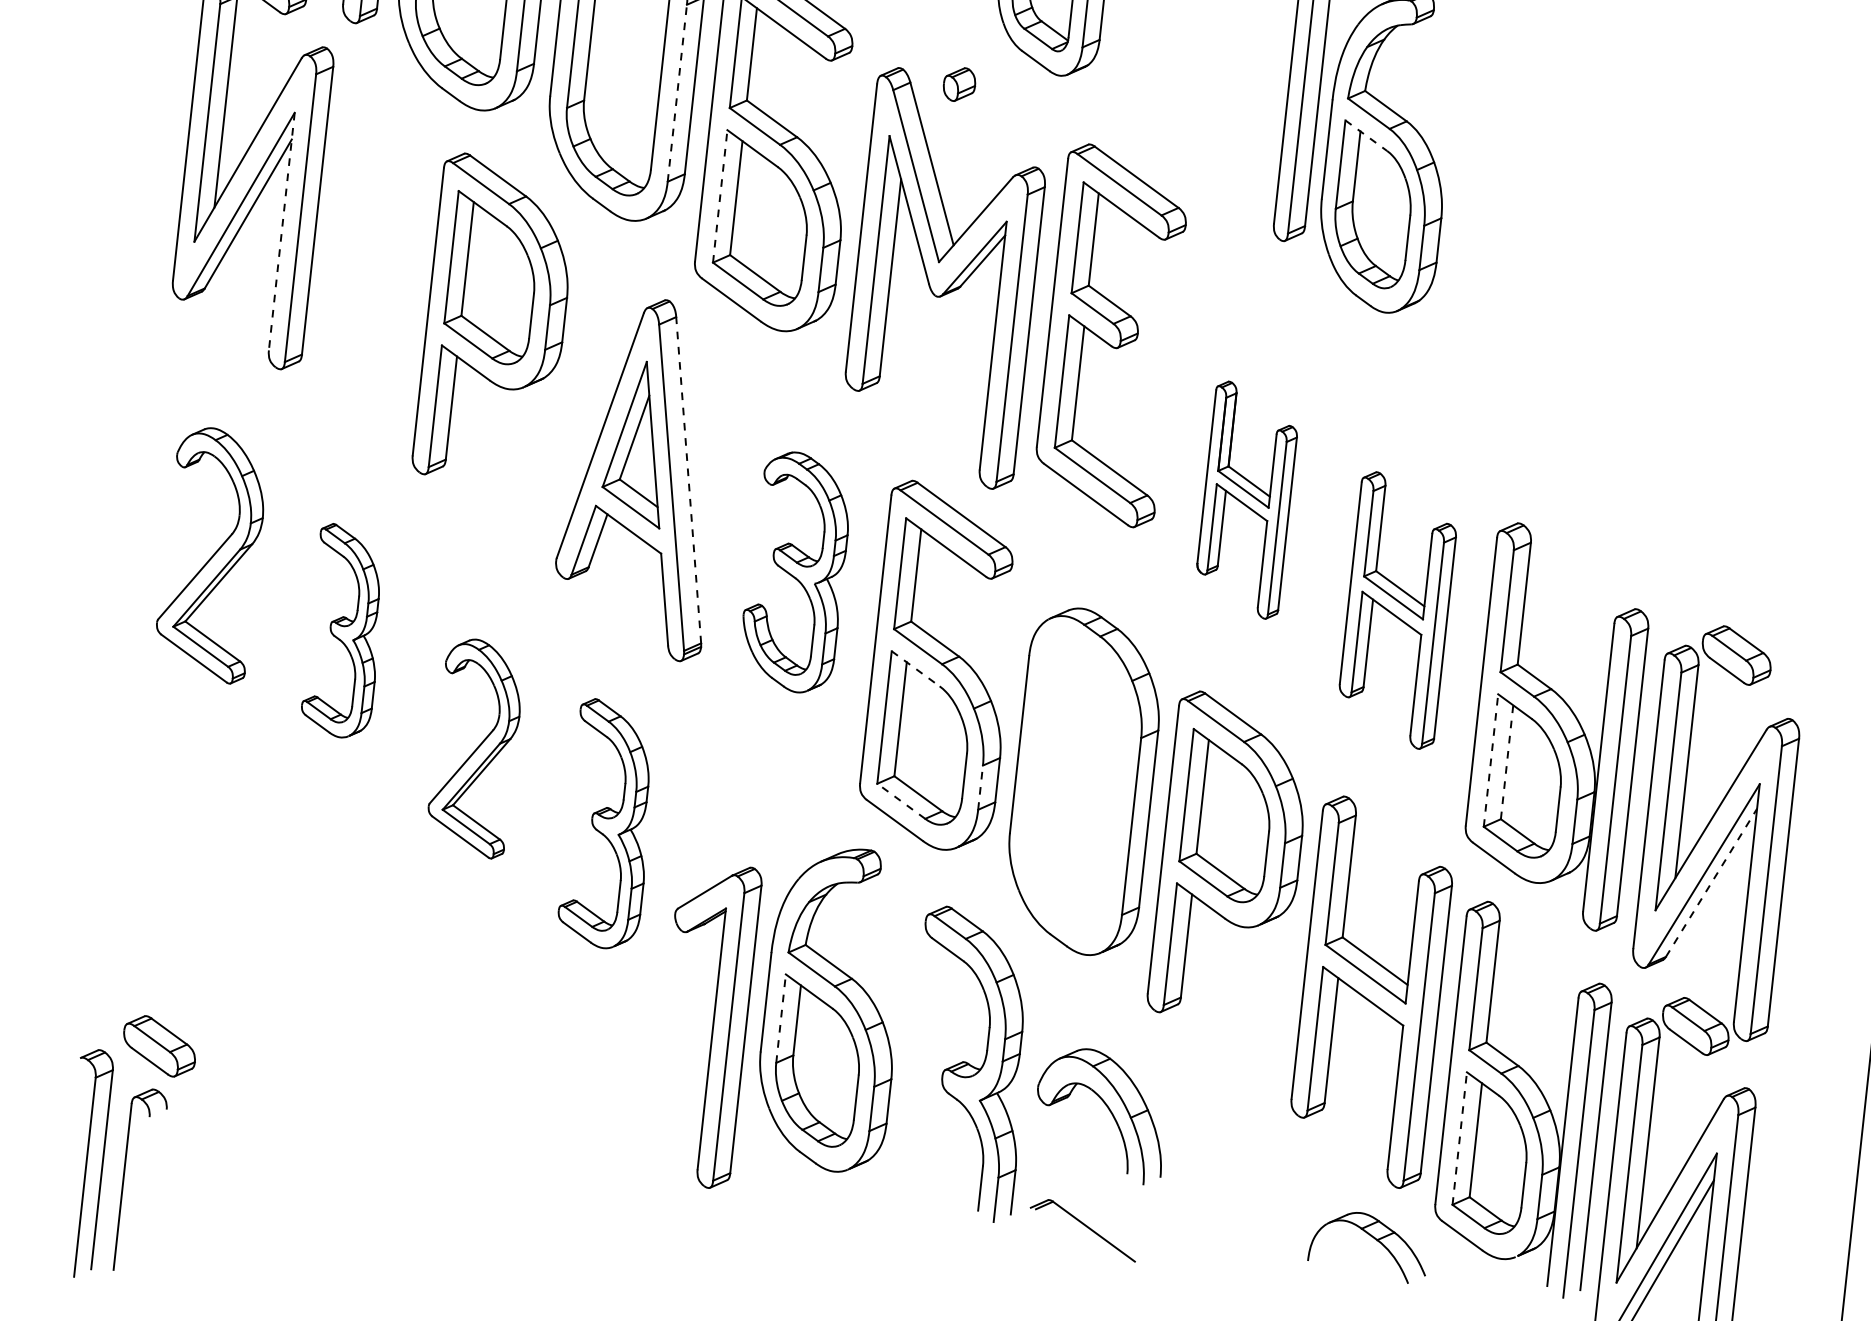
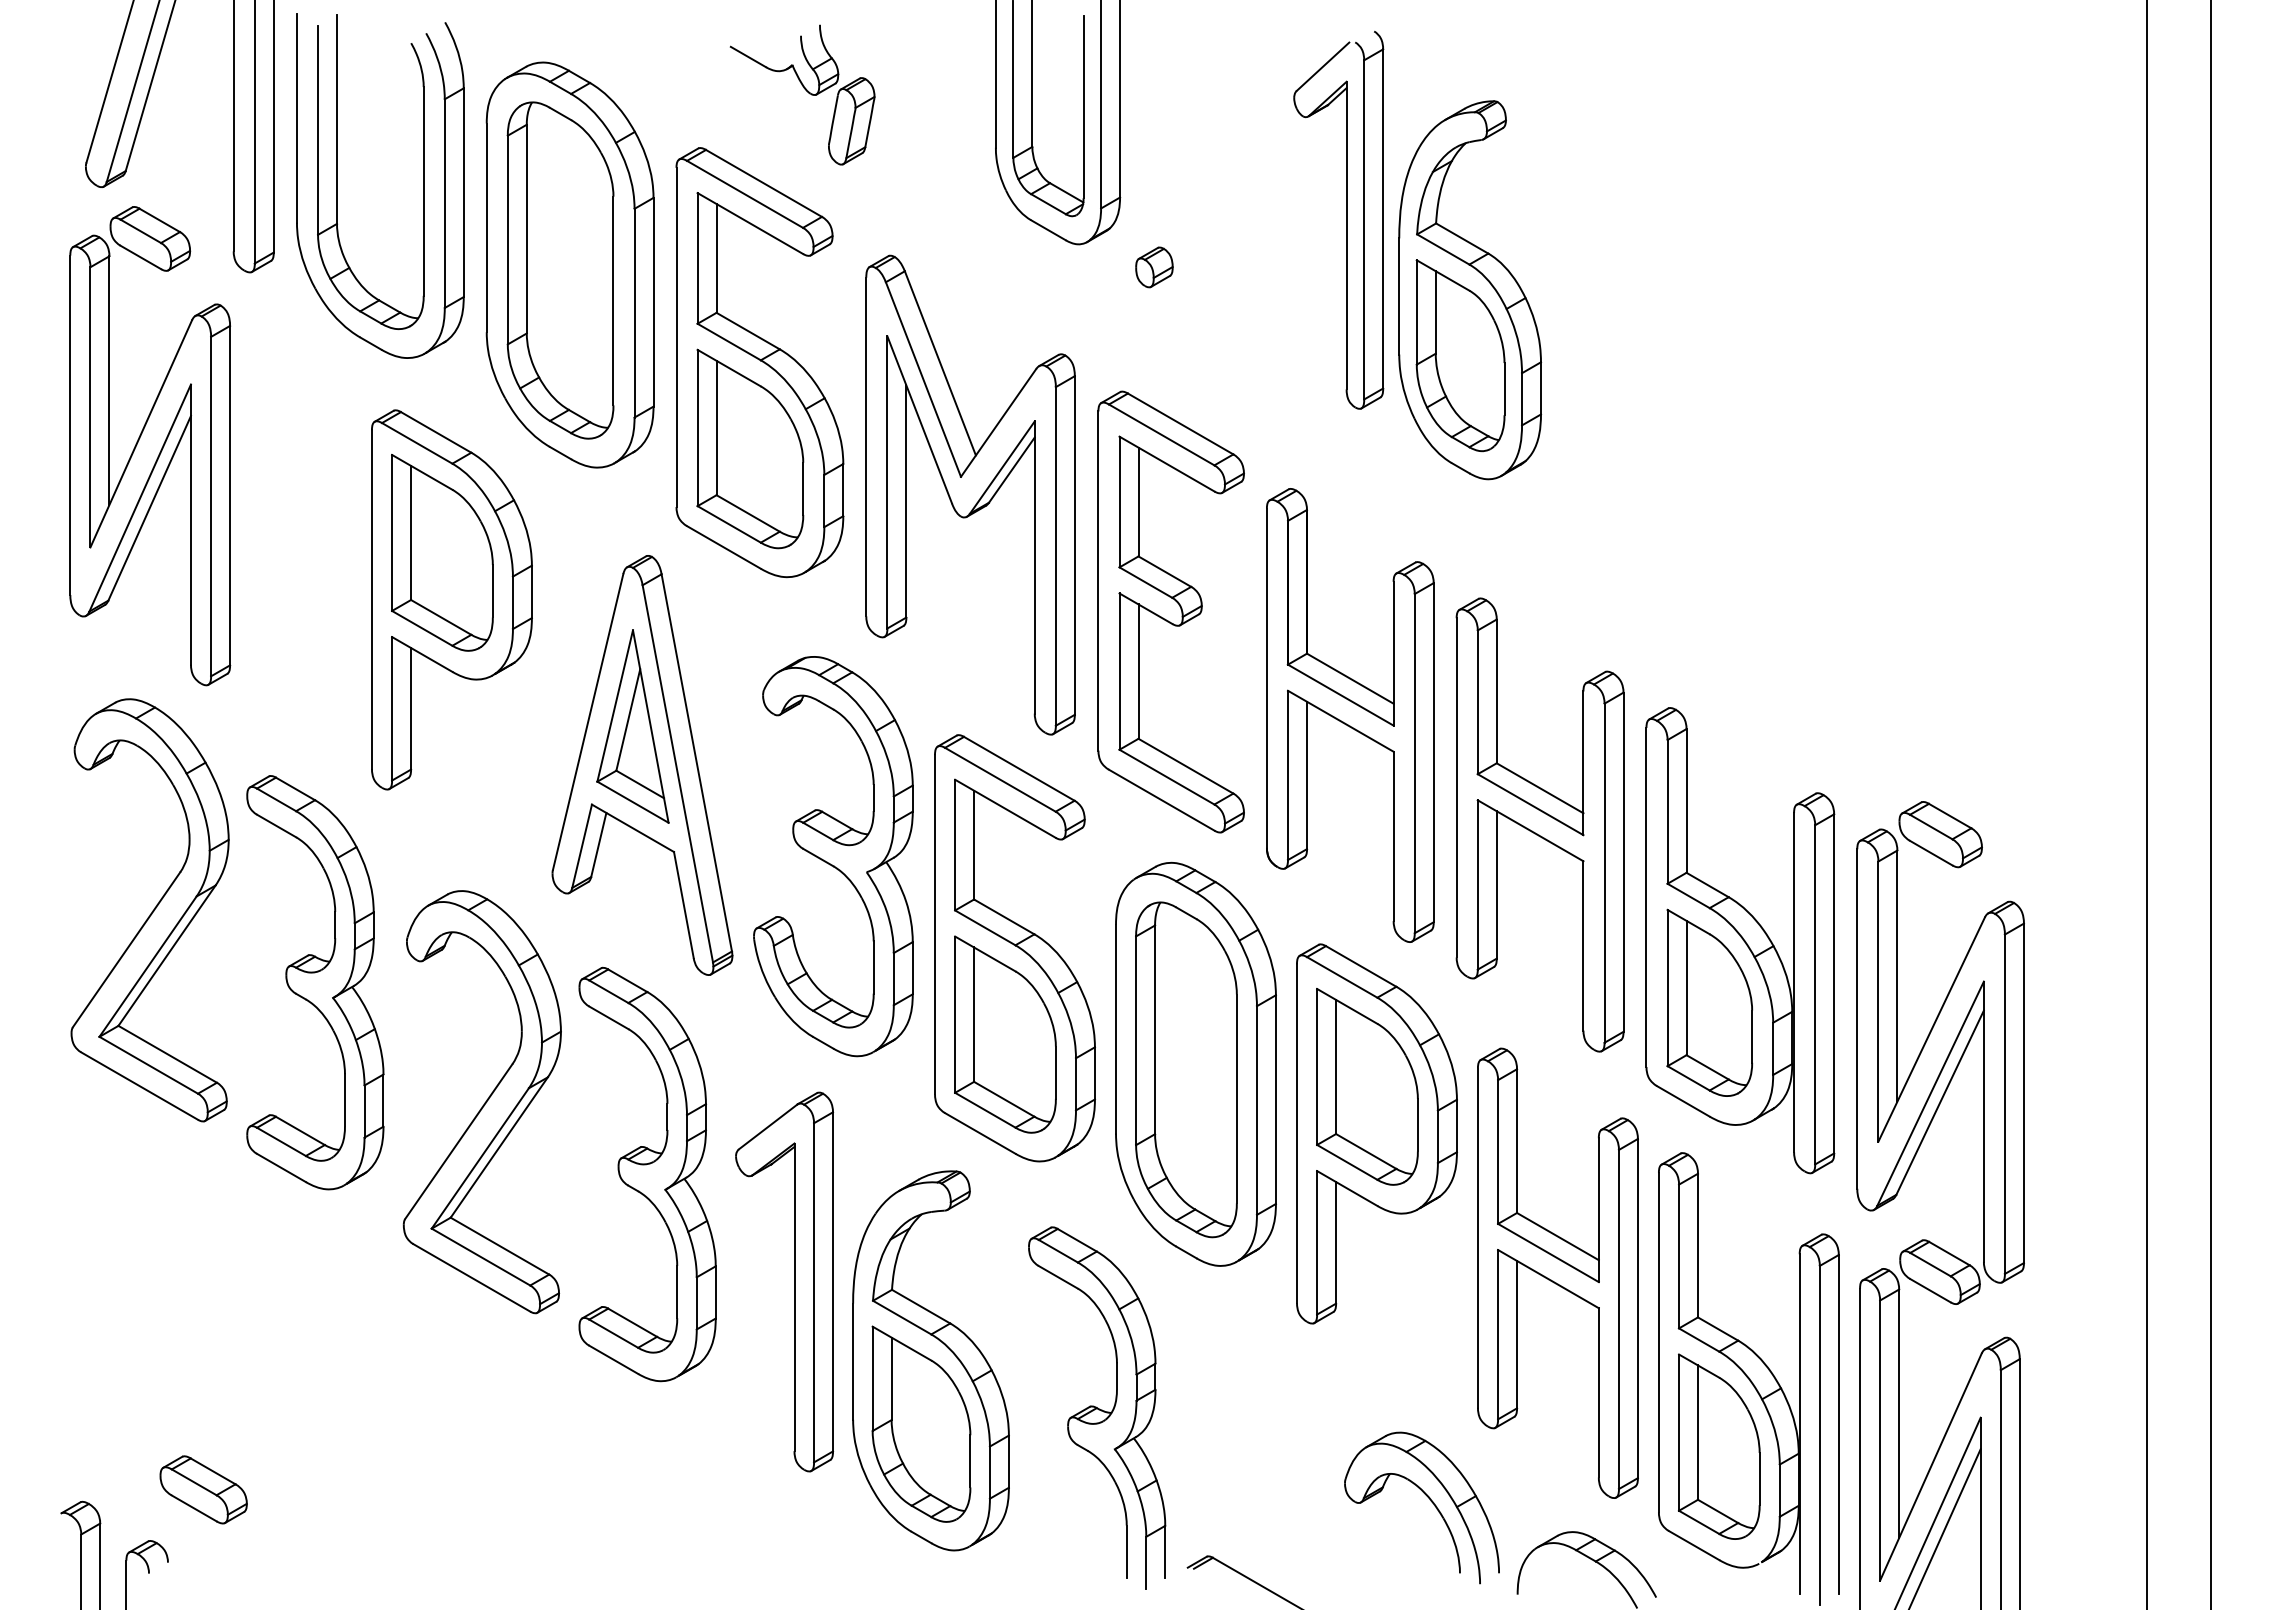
part: (959, 84) -> (1154, 267), moved
line: (677, 92) -> (634, 312), dashed -> solid
line: (1366, 135) -> (1443, 275), dashed -> solid
line: (720, 195) -> (697, 427), dashed -> solid
line: (282, 232) -> (191, 525), dashed -> solid
part: (1110, 335) -> (1170, 611), moved
line: (688, 479) -> (696, 762), dashed -> solid
part: (1247, 500) -> (1350, 715), size x1.67
part: (211, 554) -> (149, 910), size x1.43
part: (795, 572) -> (833, 856), size x1.43
part: (1397, 610) -> (1539, 824), size x1.43
part: (345, 631) -> (315, 982), size x1.67
line: (915, 668) -> (985, 953), dashed -> solid
part: (474, 748) -> (481, 1102), size x1.67
line: (1490, 760) -> (1667, 987), dashed -> solid
line: (1507, 761) -> (1686, 987), dashed -> solid
part: (1075, 785) -> (1186, 1069), added
line: (980, 786) -> (1075, 1083), dashed -> solid
line: (901, 801) -> (985, 1110), dashed -> solid
part: (608, 824) -> (647, 1174), size x1.43
line: (1711, 882) -> (1940, 1102), dashed -> solid
line: (780, 1018) -> (872, 1378), dashed -> solid
part: (713, 1025) -> (794, 1281), moved
part: (159, 1046) -> (203, 1489), moved
part: (1108, 1110) -> (1430, 1501), moved
line: (1460, 1138) -> (1679, 1432), dashed -> solid

